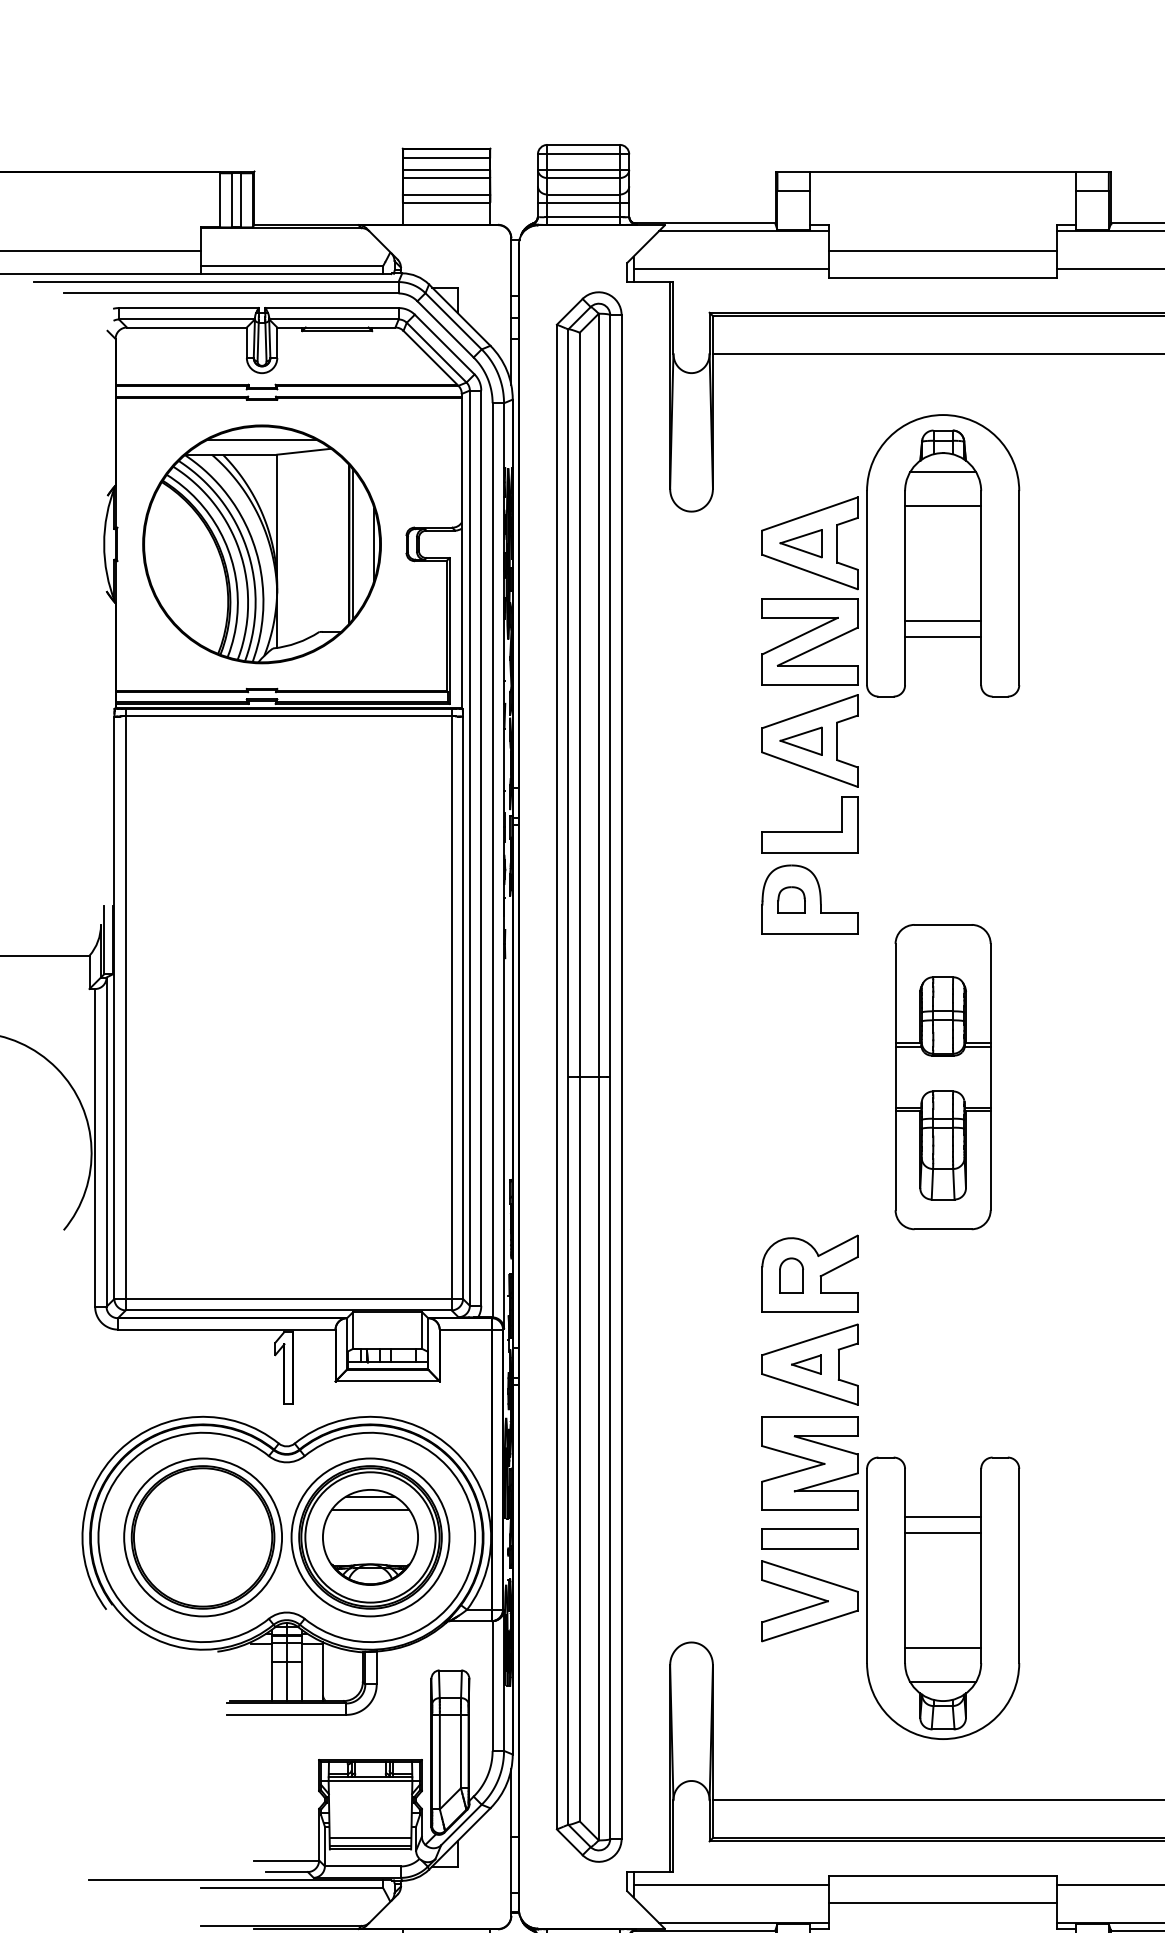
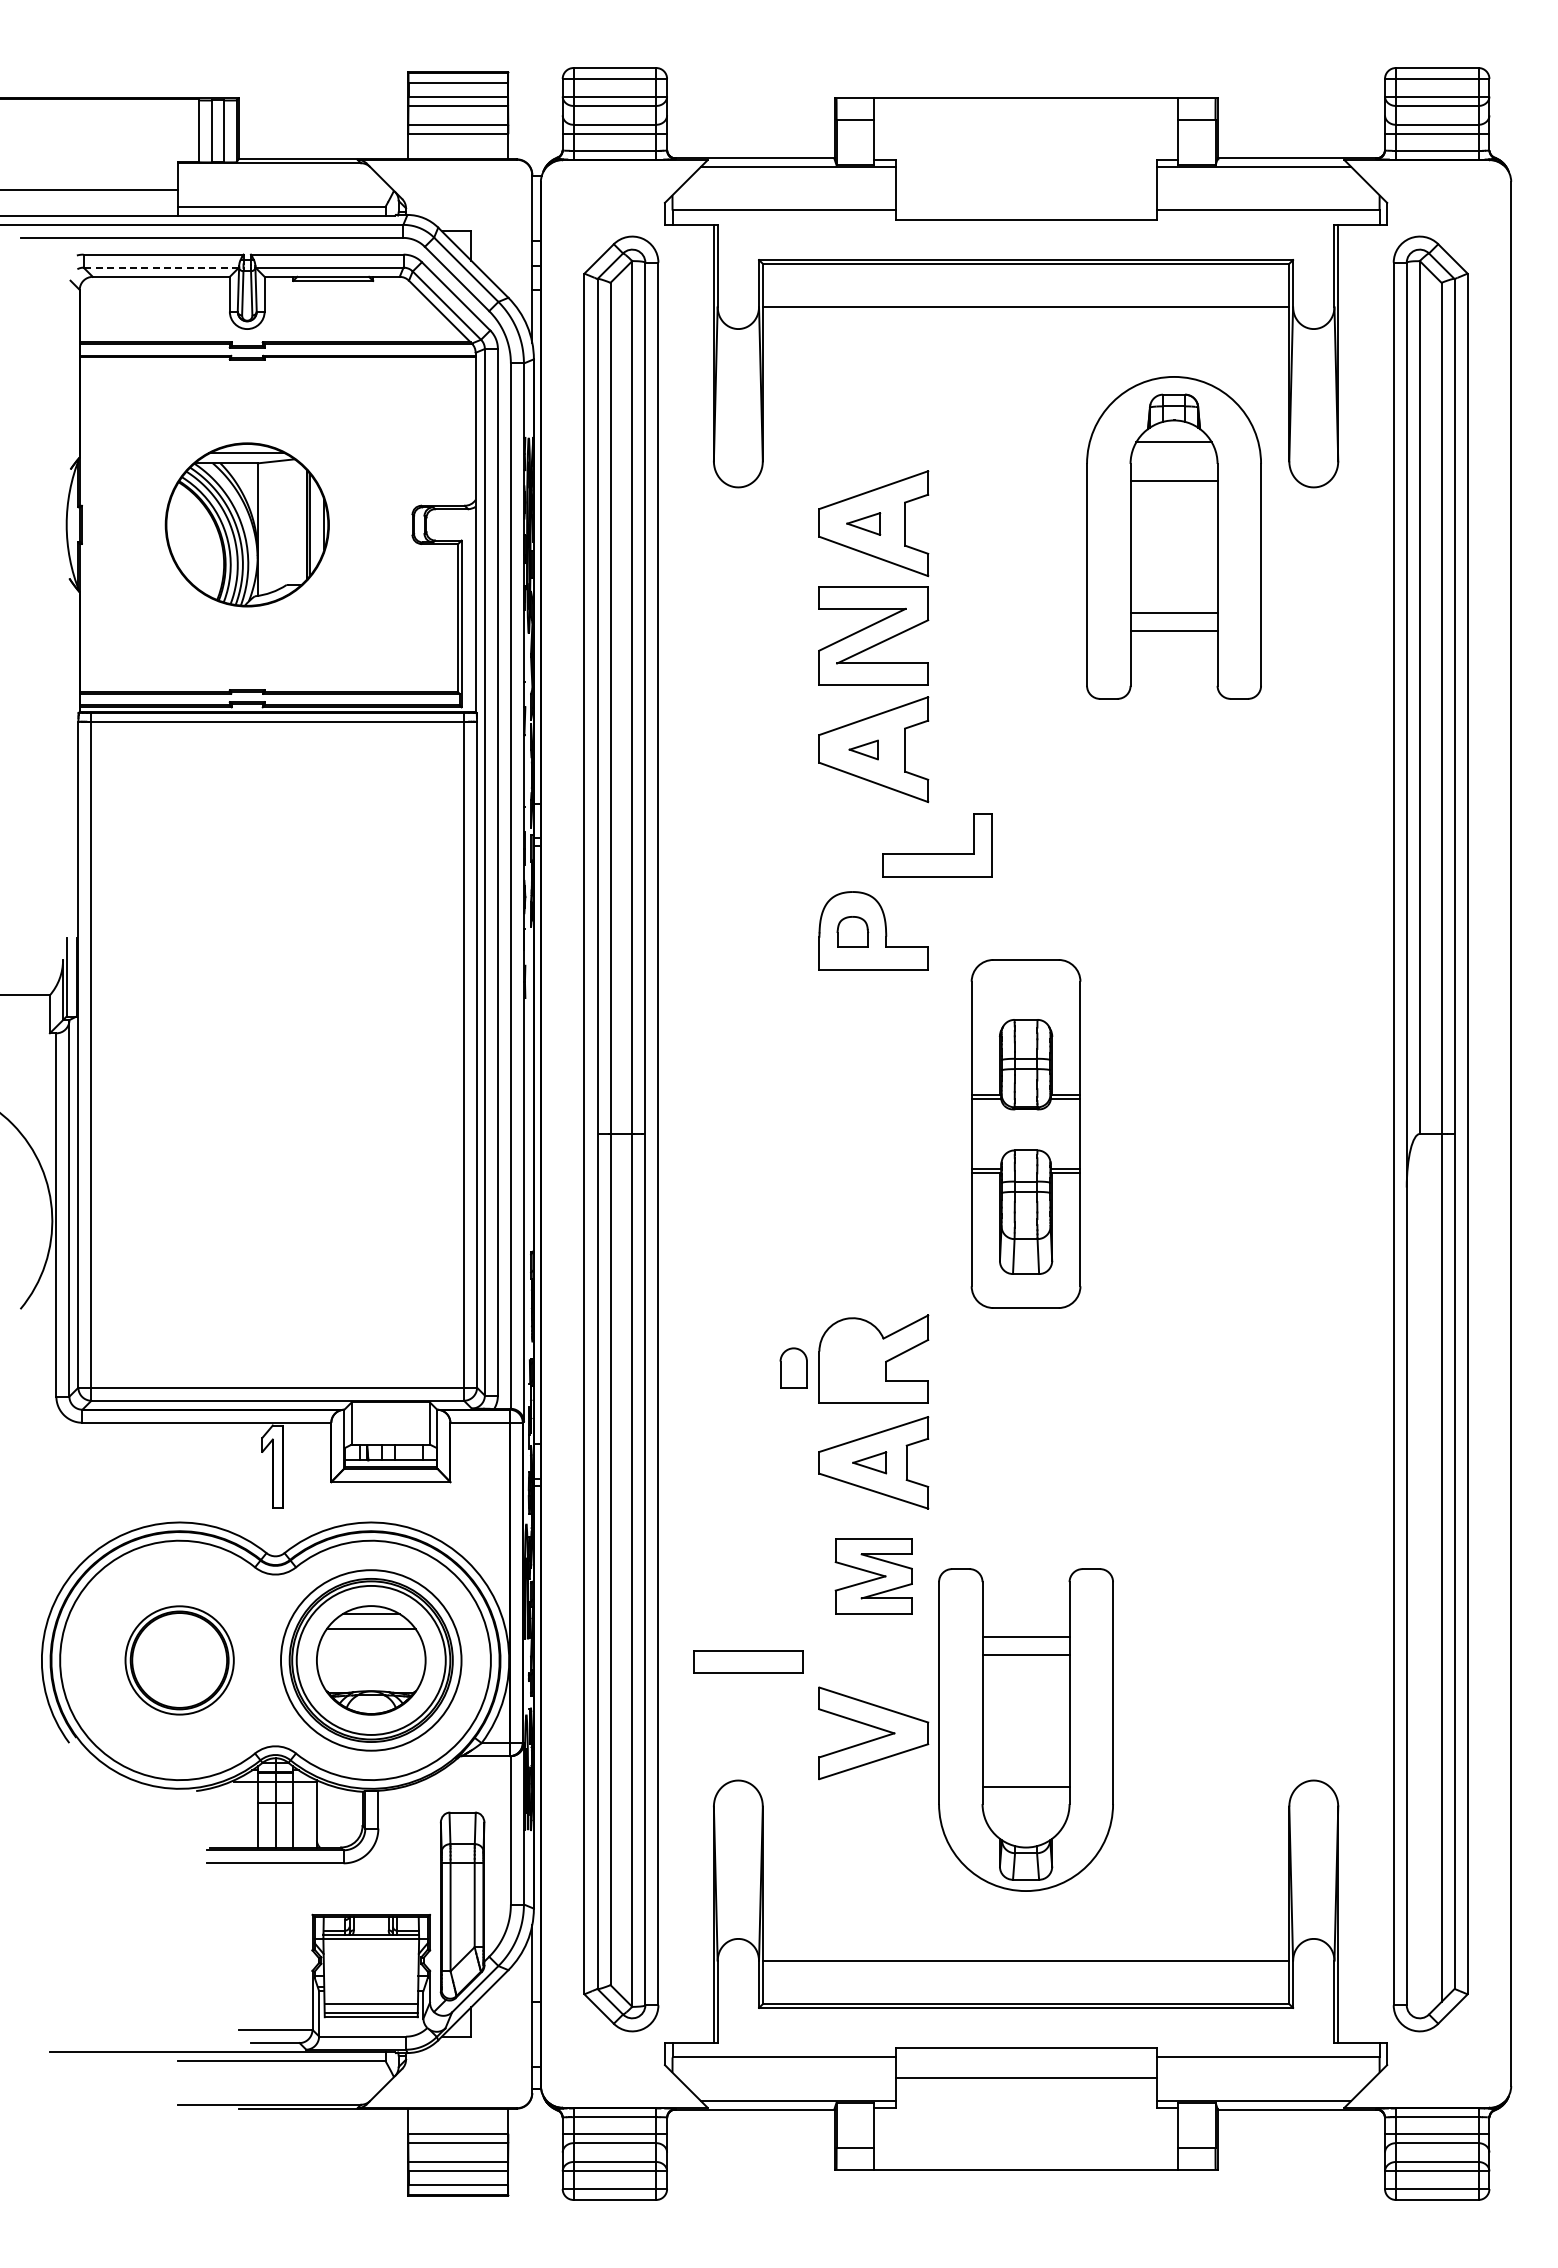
line: (942, 251) -> (1025, 189), removed
line: (187, 319) -> (161, 267), solid -> dashed
part: (800, 543) -> (863, 523), size x0.7
part: (262, 544) -> (247, 524), size x0.6
part: (942, 555) -> (1173, 537), moved
part: (800, 740) -> (863, 749), size x0.6
part: (809, 831) -> (937, 853), moved
part: (791, 1275) -> (793, 1367), moved
part: (809, 1464) -> (873, 1576), size x0.7
part: (202, 1537) -> (179, 1660), size x0.6
part: (809, 1538) -> (748, 1661), moved
line: (942, 1681) -> (1025, 1825), removed

